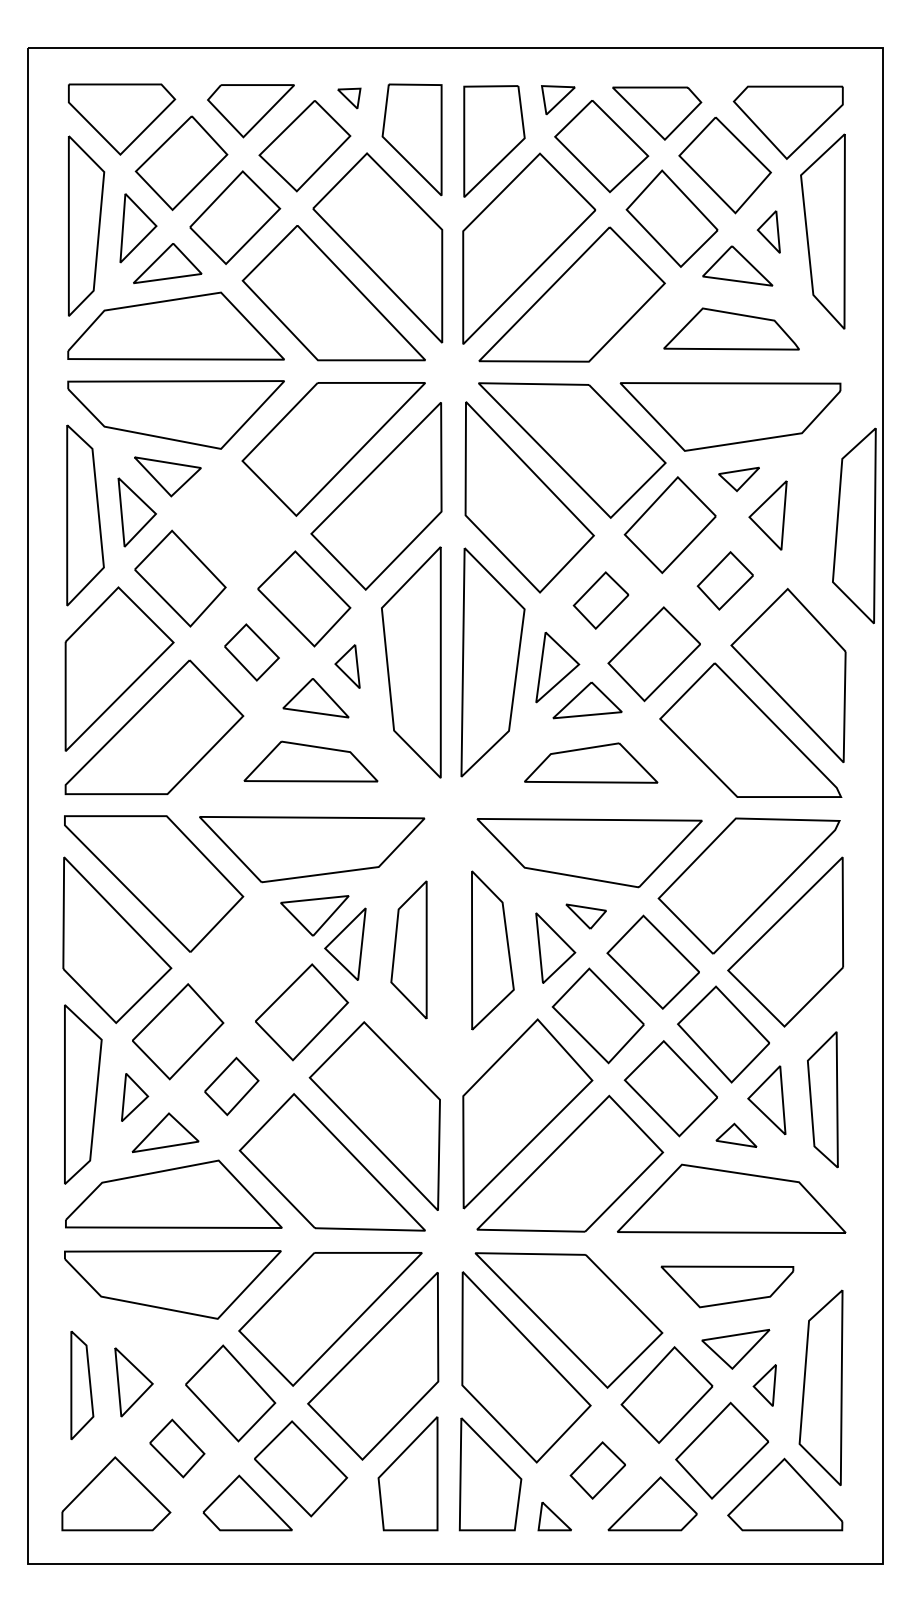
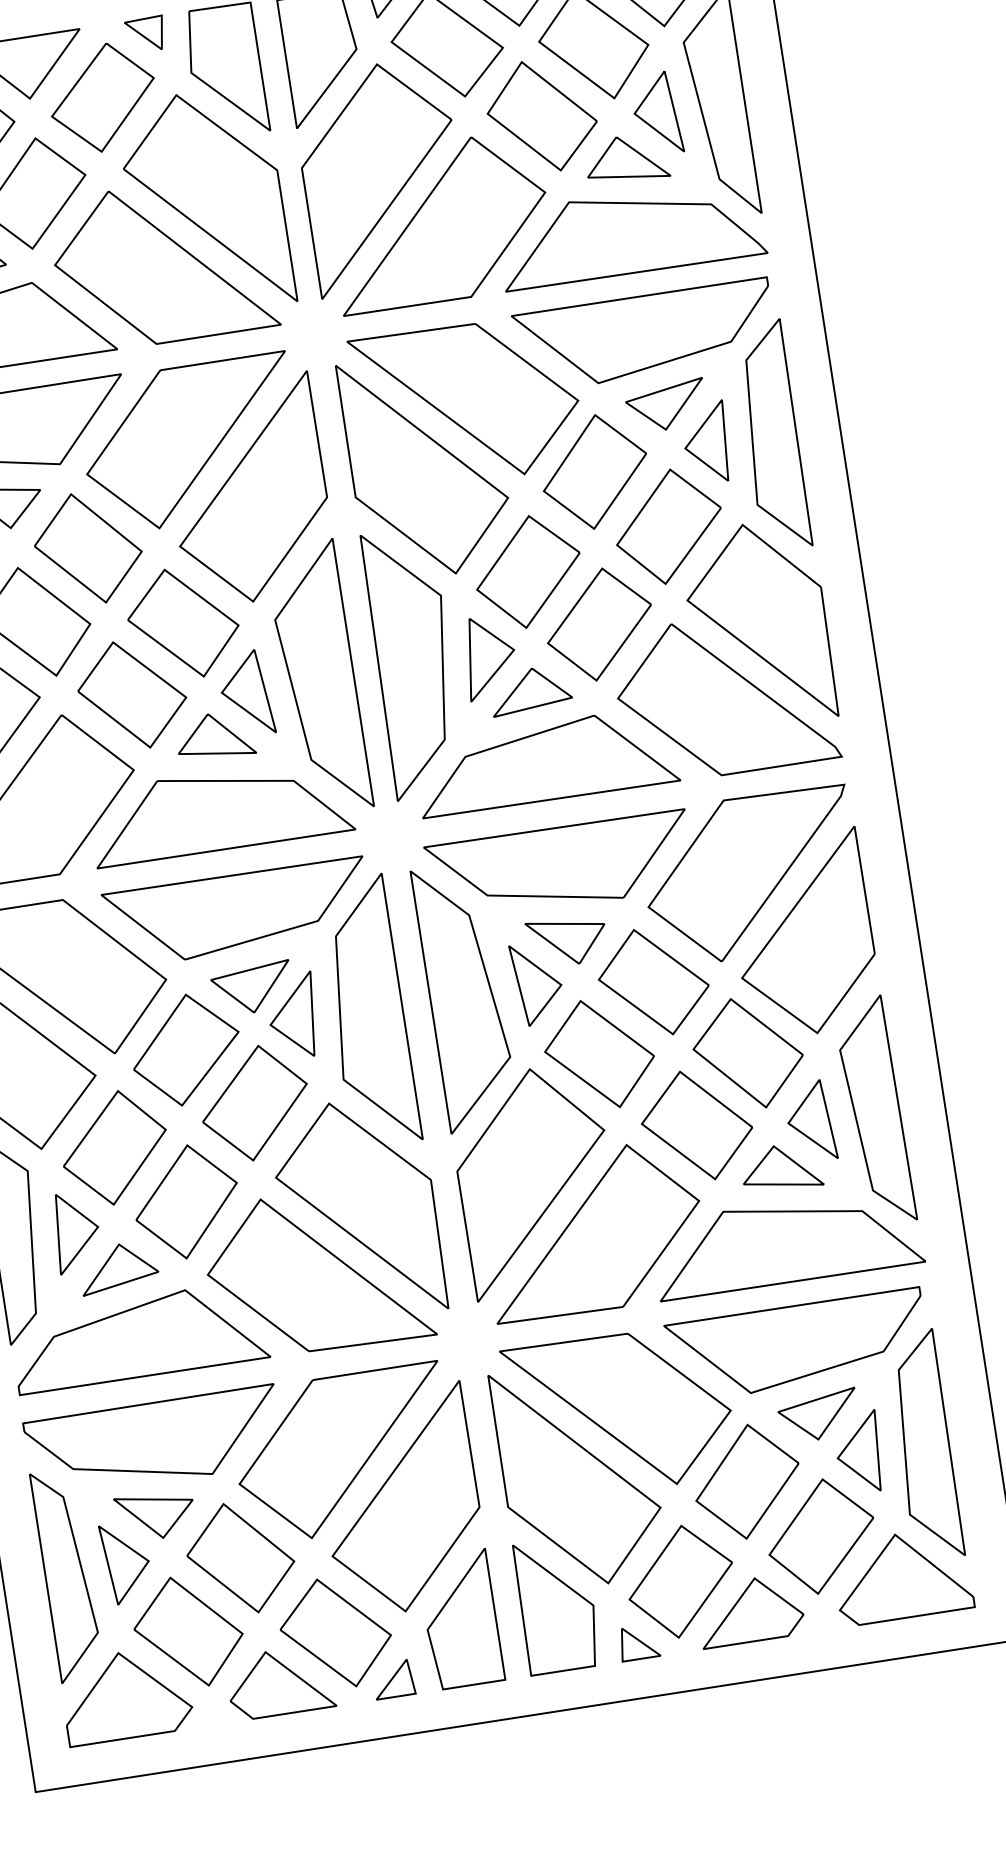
part: (349, 98) -> (146, 34), size x1.43
part: (768, 231) -> (656, 113), size x1.67
part: (731, 328) -> (630, 232), size x1.67
part: (738, 479) -> (665, 406), size x1.67
part: (233, 523) -> (87, 548), added
part: (854, 525) -> (772, 435), moved
part: (725, 580) -> (668, 526), size x1.67
part: (600, 600) -> (527, 571), size x1.67
part: (251, 652) -> (131, 694), size x1.67
part: (347, 666) -> (245, 693), size x1.67
part: (310, 761) -> (219, 810), size x1.67
part: (590, 762) -> (544, 761), size x1.67
part: (586, 916) -> (567, 941), size x1.67
part: (408, 949) -> (367, 1011), size x1.67
part: (492, 950) -> (465, 997), size x1.43
part: (250, 957) -> (185, 1048), added
part: (231, 1086) -> (186, 1201), size x1.67
part: (134, 1097) -> (76, 1232), size x1.43
part: (822, 1099) -> (874, 1110), size x1.43
part: (736, 1135) -> (781, 1168), size x1.67
part: (727, 1286) -> (797, 1344), size x1.67
part: (164, 1346) -> (155, 1515), added
part: (82, 1385) -> (67, 1575), size x1.67
part: (764, 1385) -> (858, 1453), size x1.67
part: (177, 1448) -> (189, 1631), size x1.67
part: (597, 1470) -> (680, 1581), size x1.67
part: (343, 1515) -> (393, 1679), added

